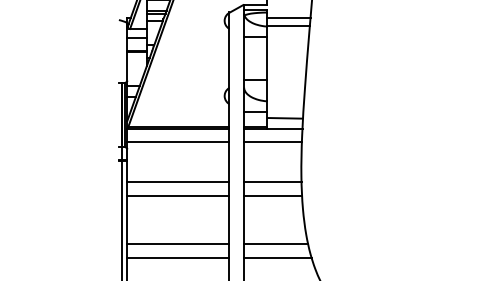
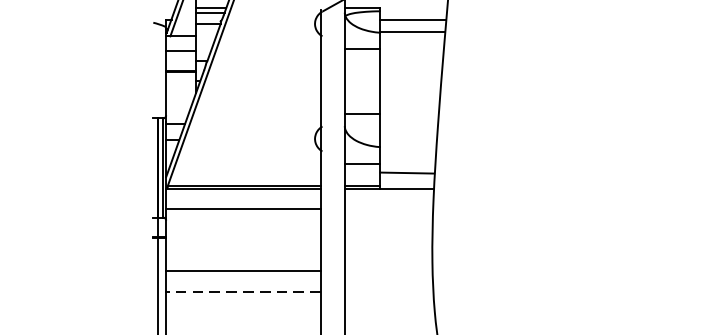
line: (273, 141) -> (389, 208), removed
line: (272, 182) -> (388, 271), removed
line: (177, 195) -> (242, 291), solid -> dashed
line: (273, 195) -> (389, 291), removed

